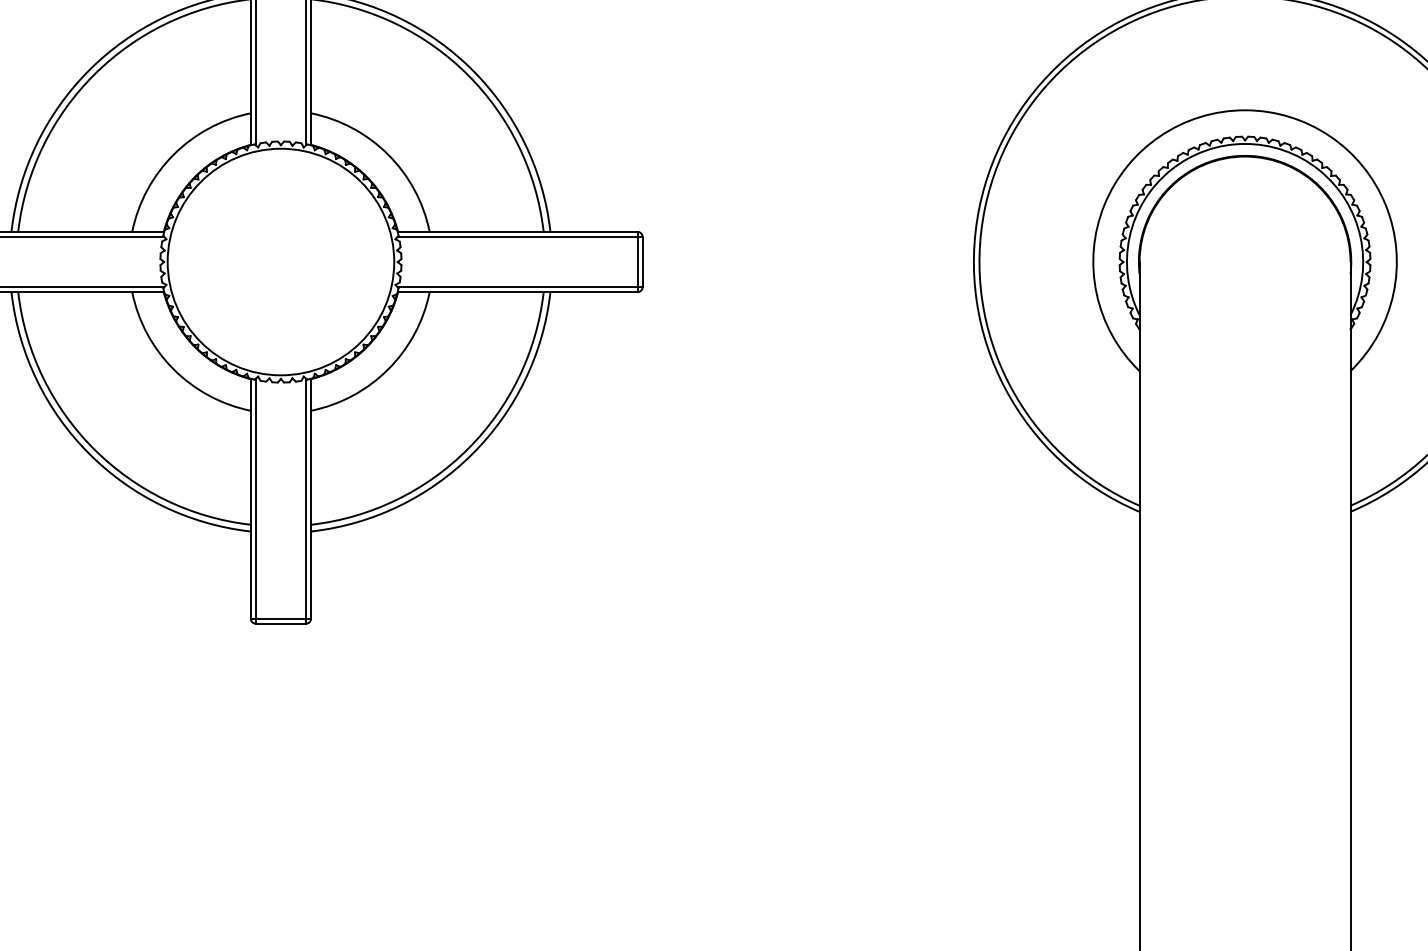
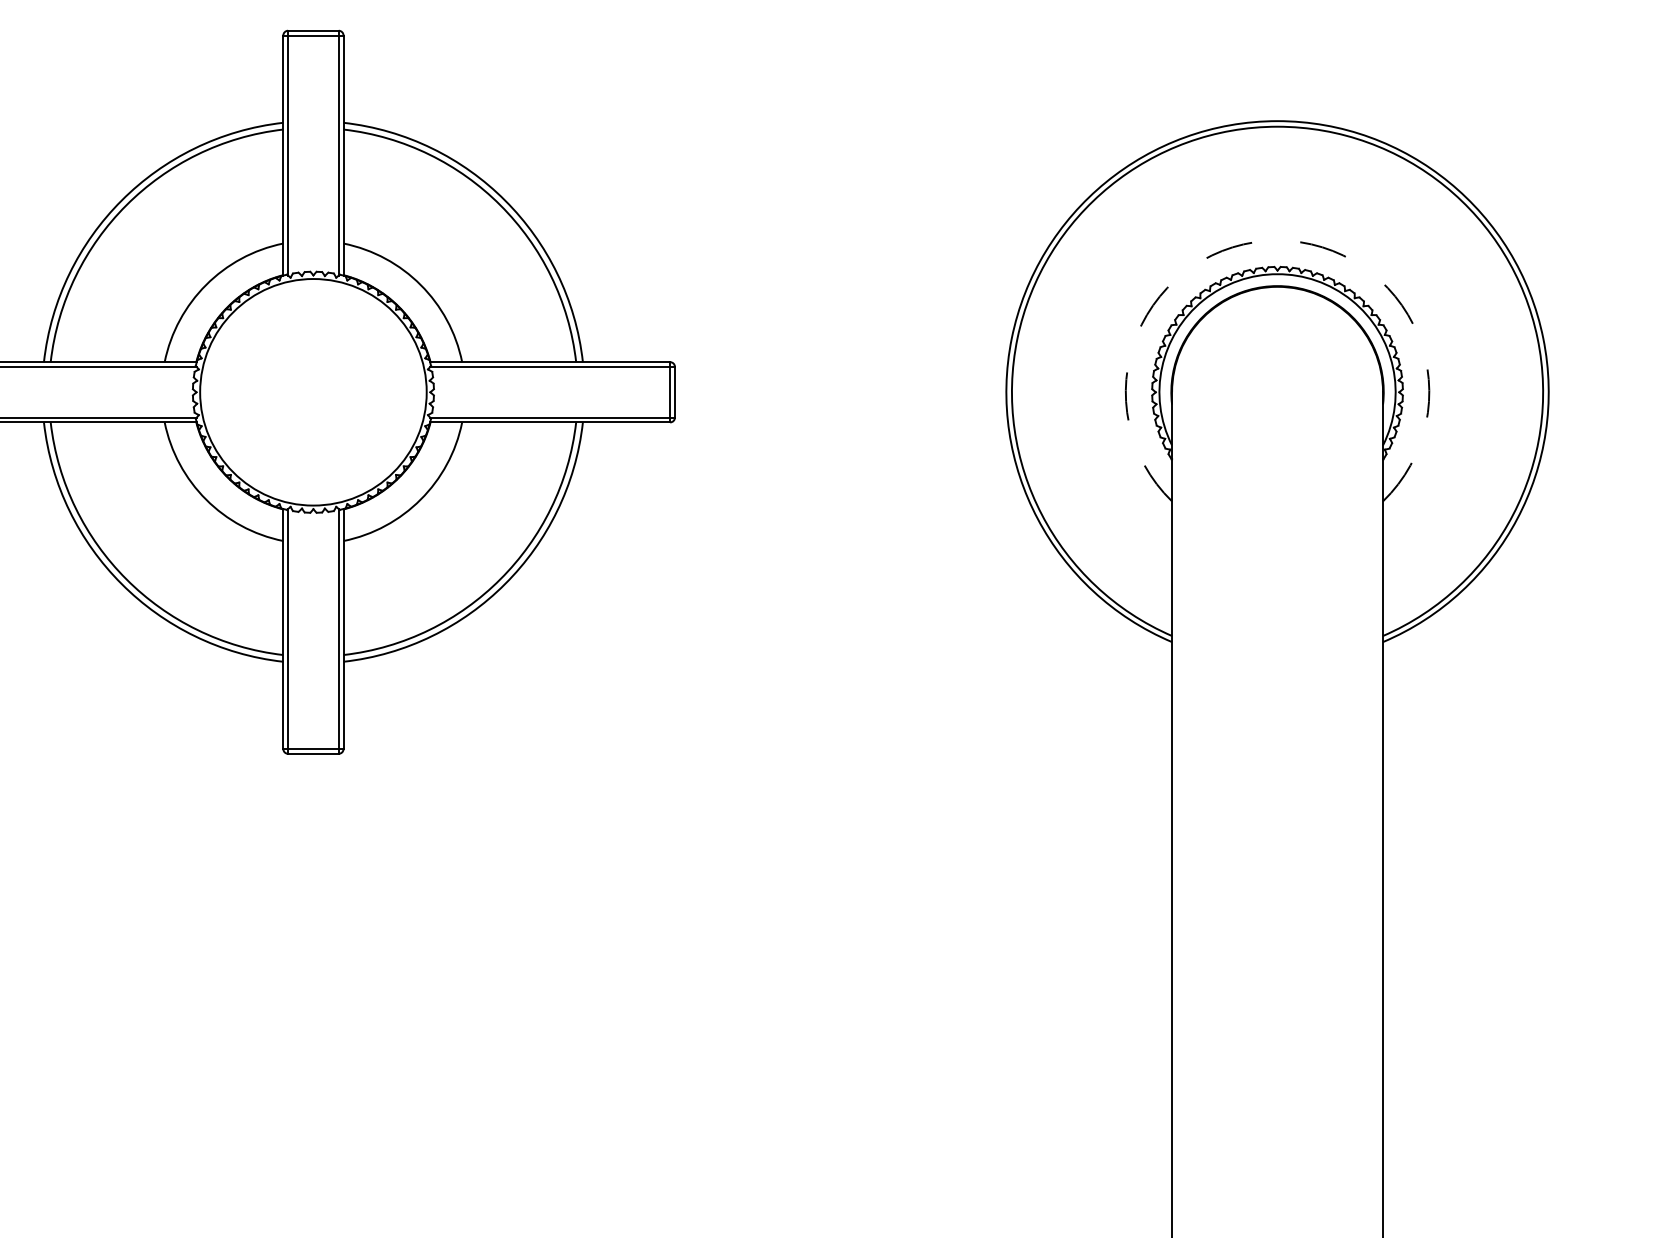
arc: (1245, 110) -> (1277, 240), solid -> dashed

